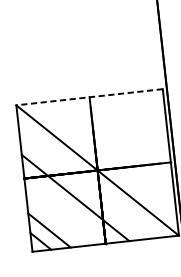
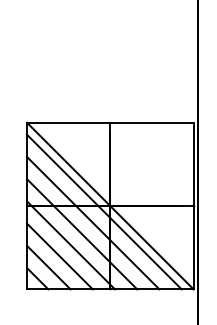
line: (88, 97) -> (109, 122), dashed -> solid
line: (93, 175) -> (104, 211), added
line: (84, 186) -> (93, 222), added
line: (67, 208) -> (71, 245), added
line: (57, 219) -> (59, 256), added

